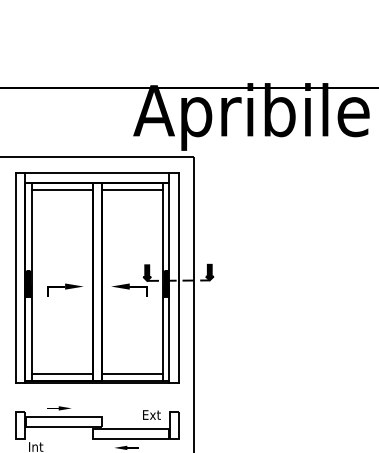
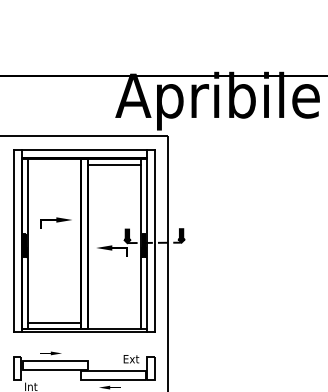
line: (62, 190) -> (54, 164), removed
part: (64, 289) -> (55, 222), moved
line: (131, 373) -> (113, 323), removed

